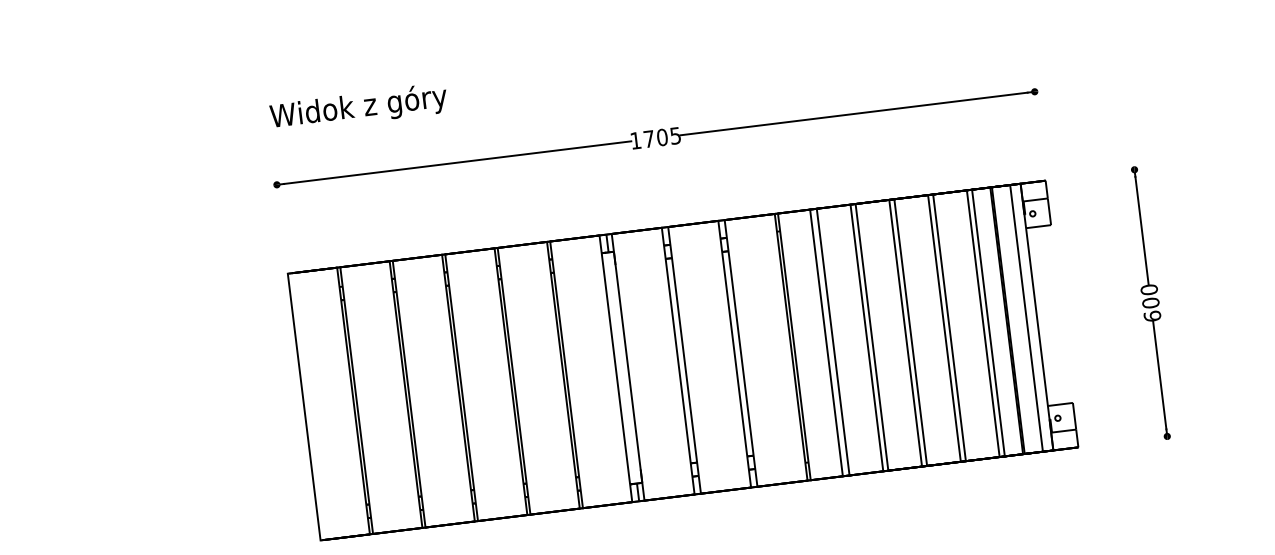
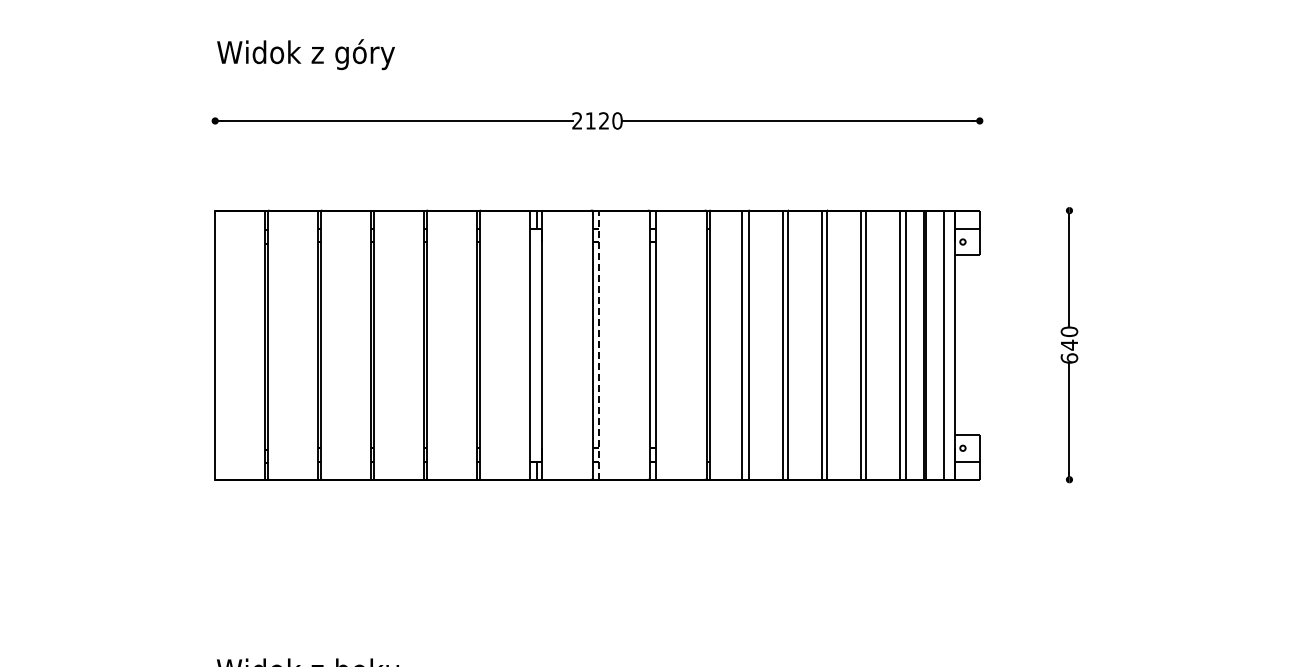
text: (655, 137) -> (597, 120), 1705 -> 2120
text: (1150, 302) -> (1069, 344), 600 -> 640
line: (684, 360) -> (598, 345), solid -> dashed

